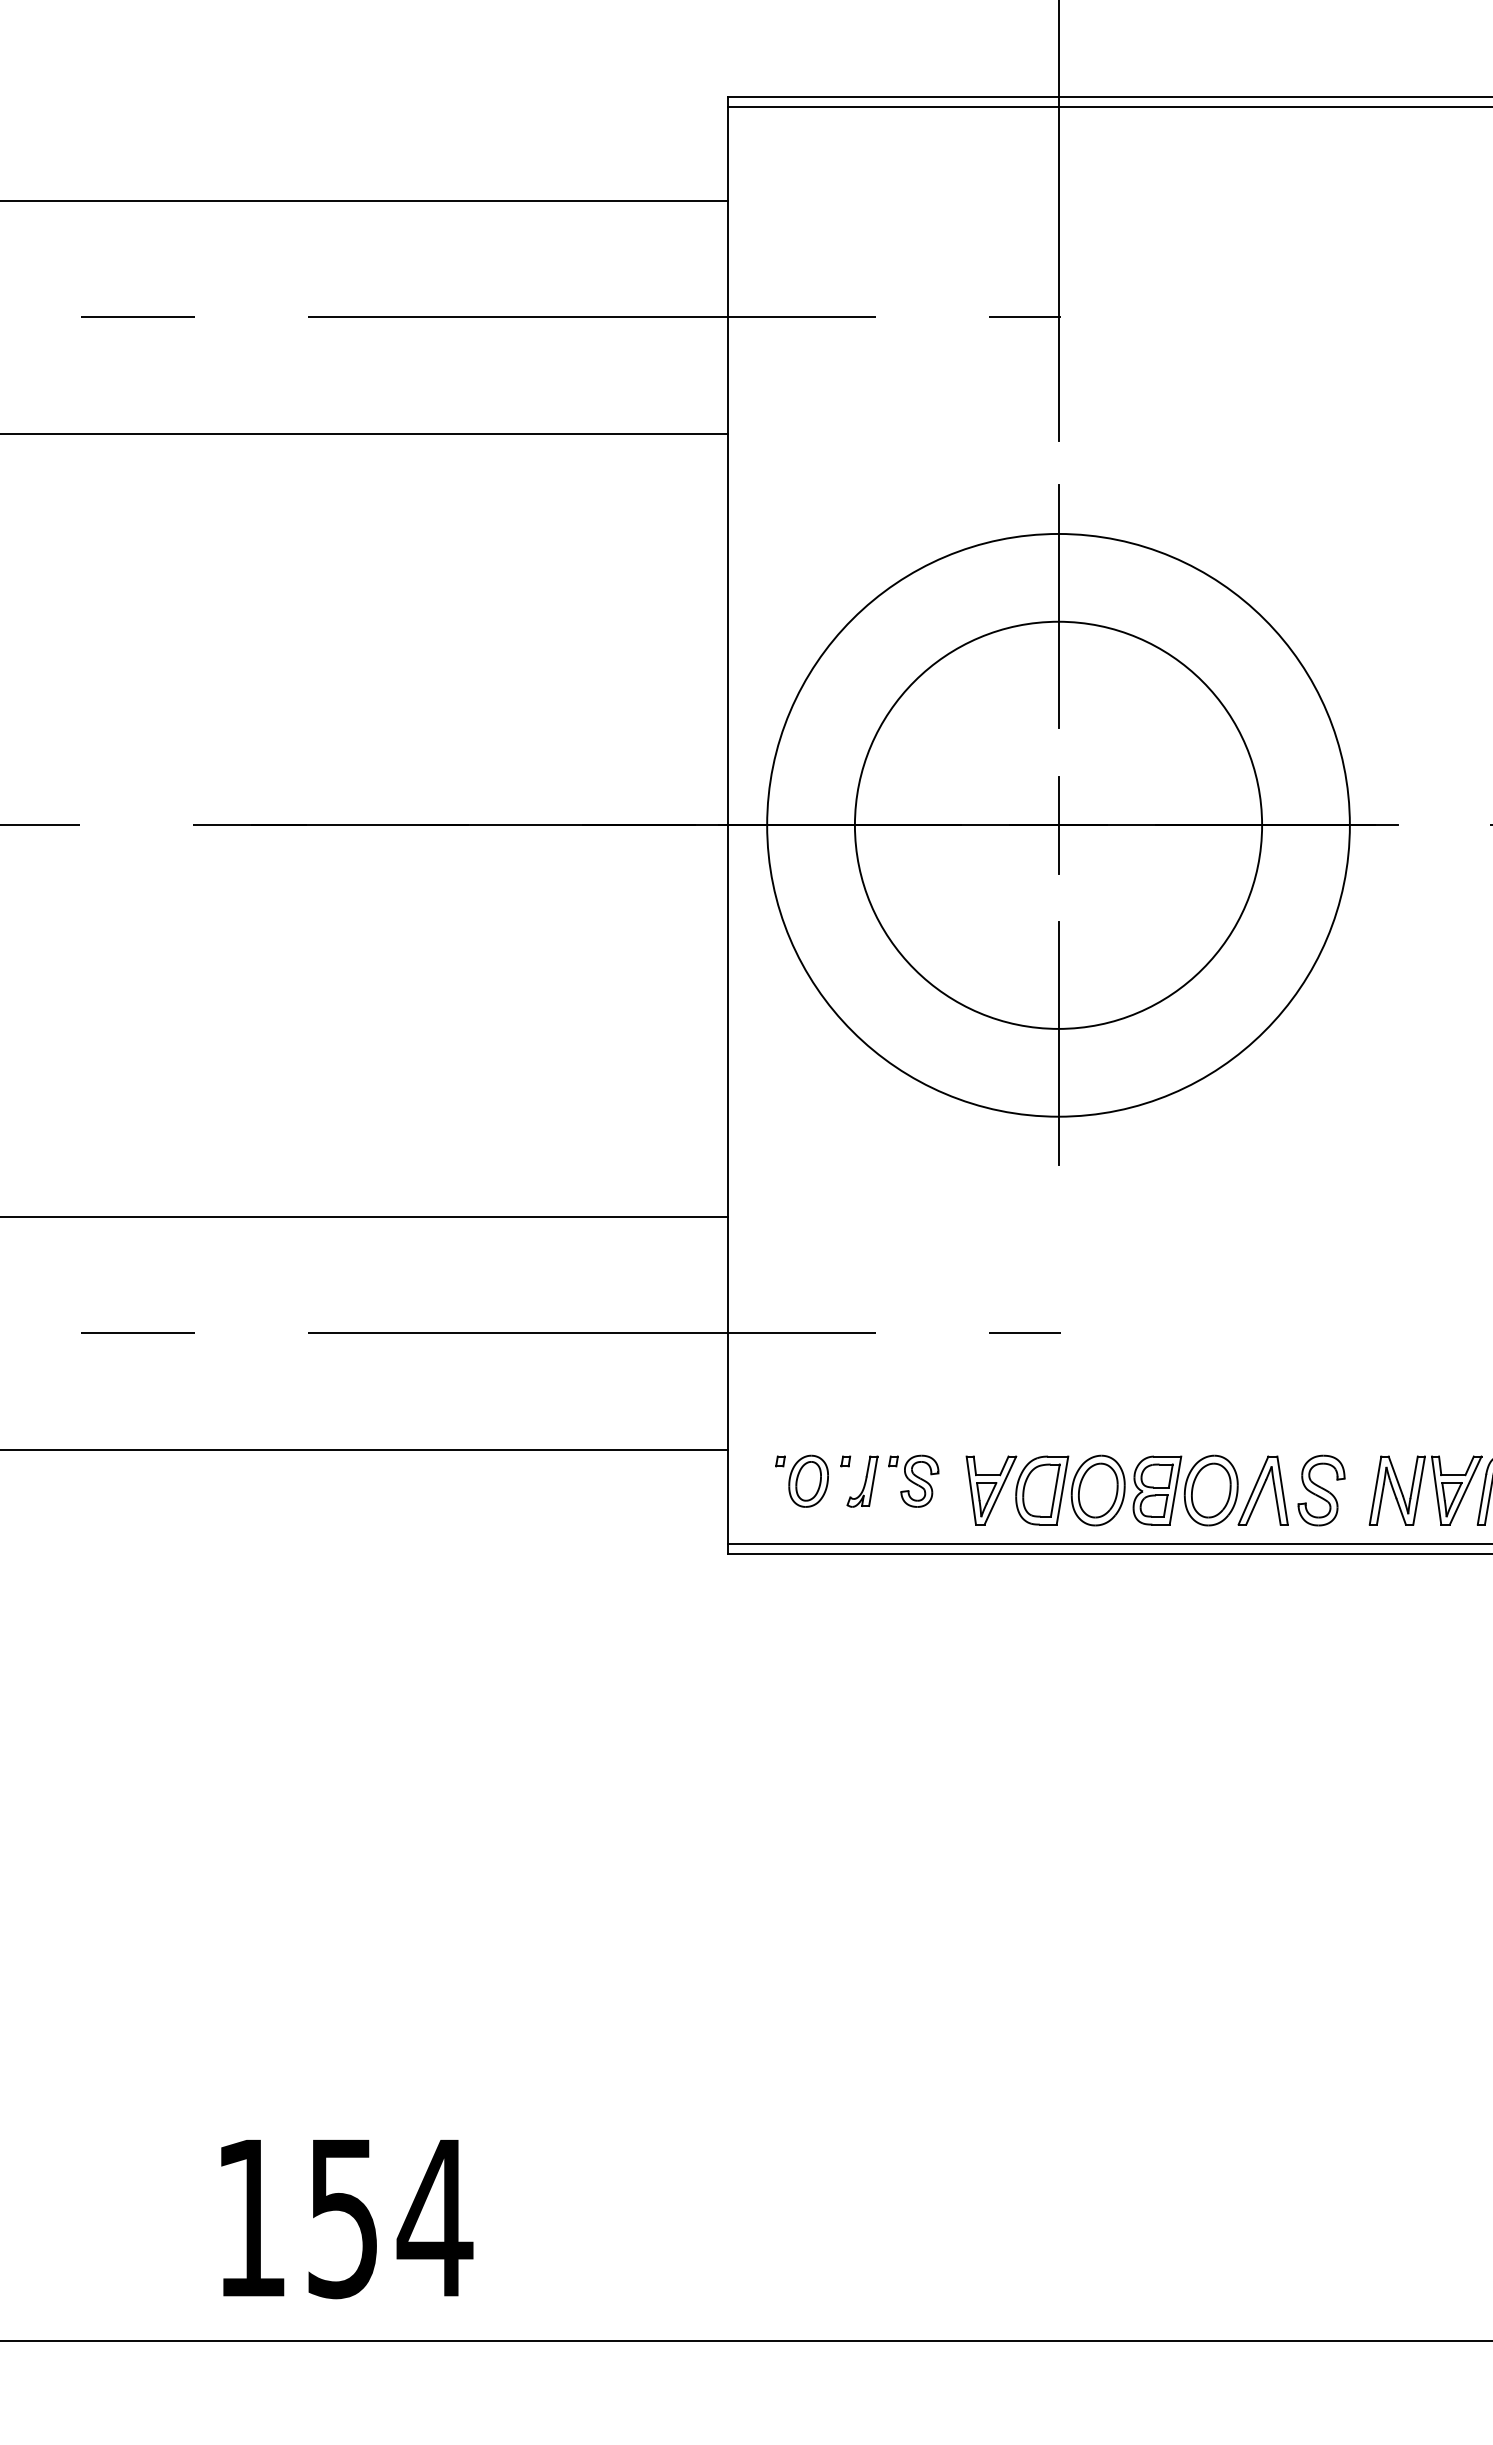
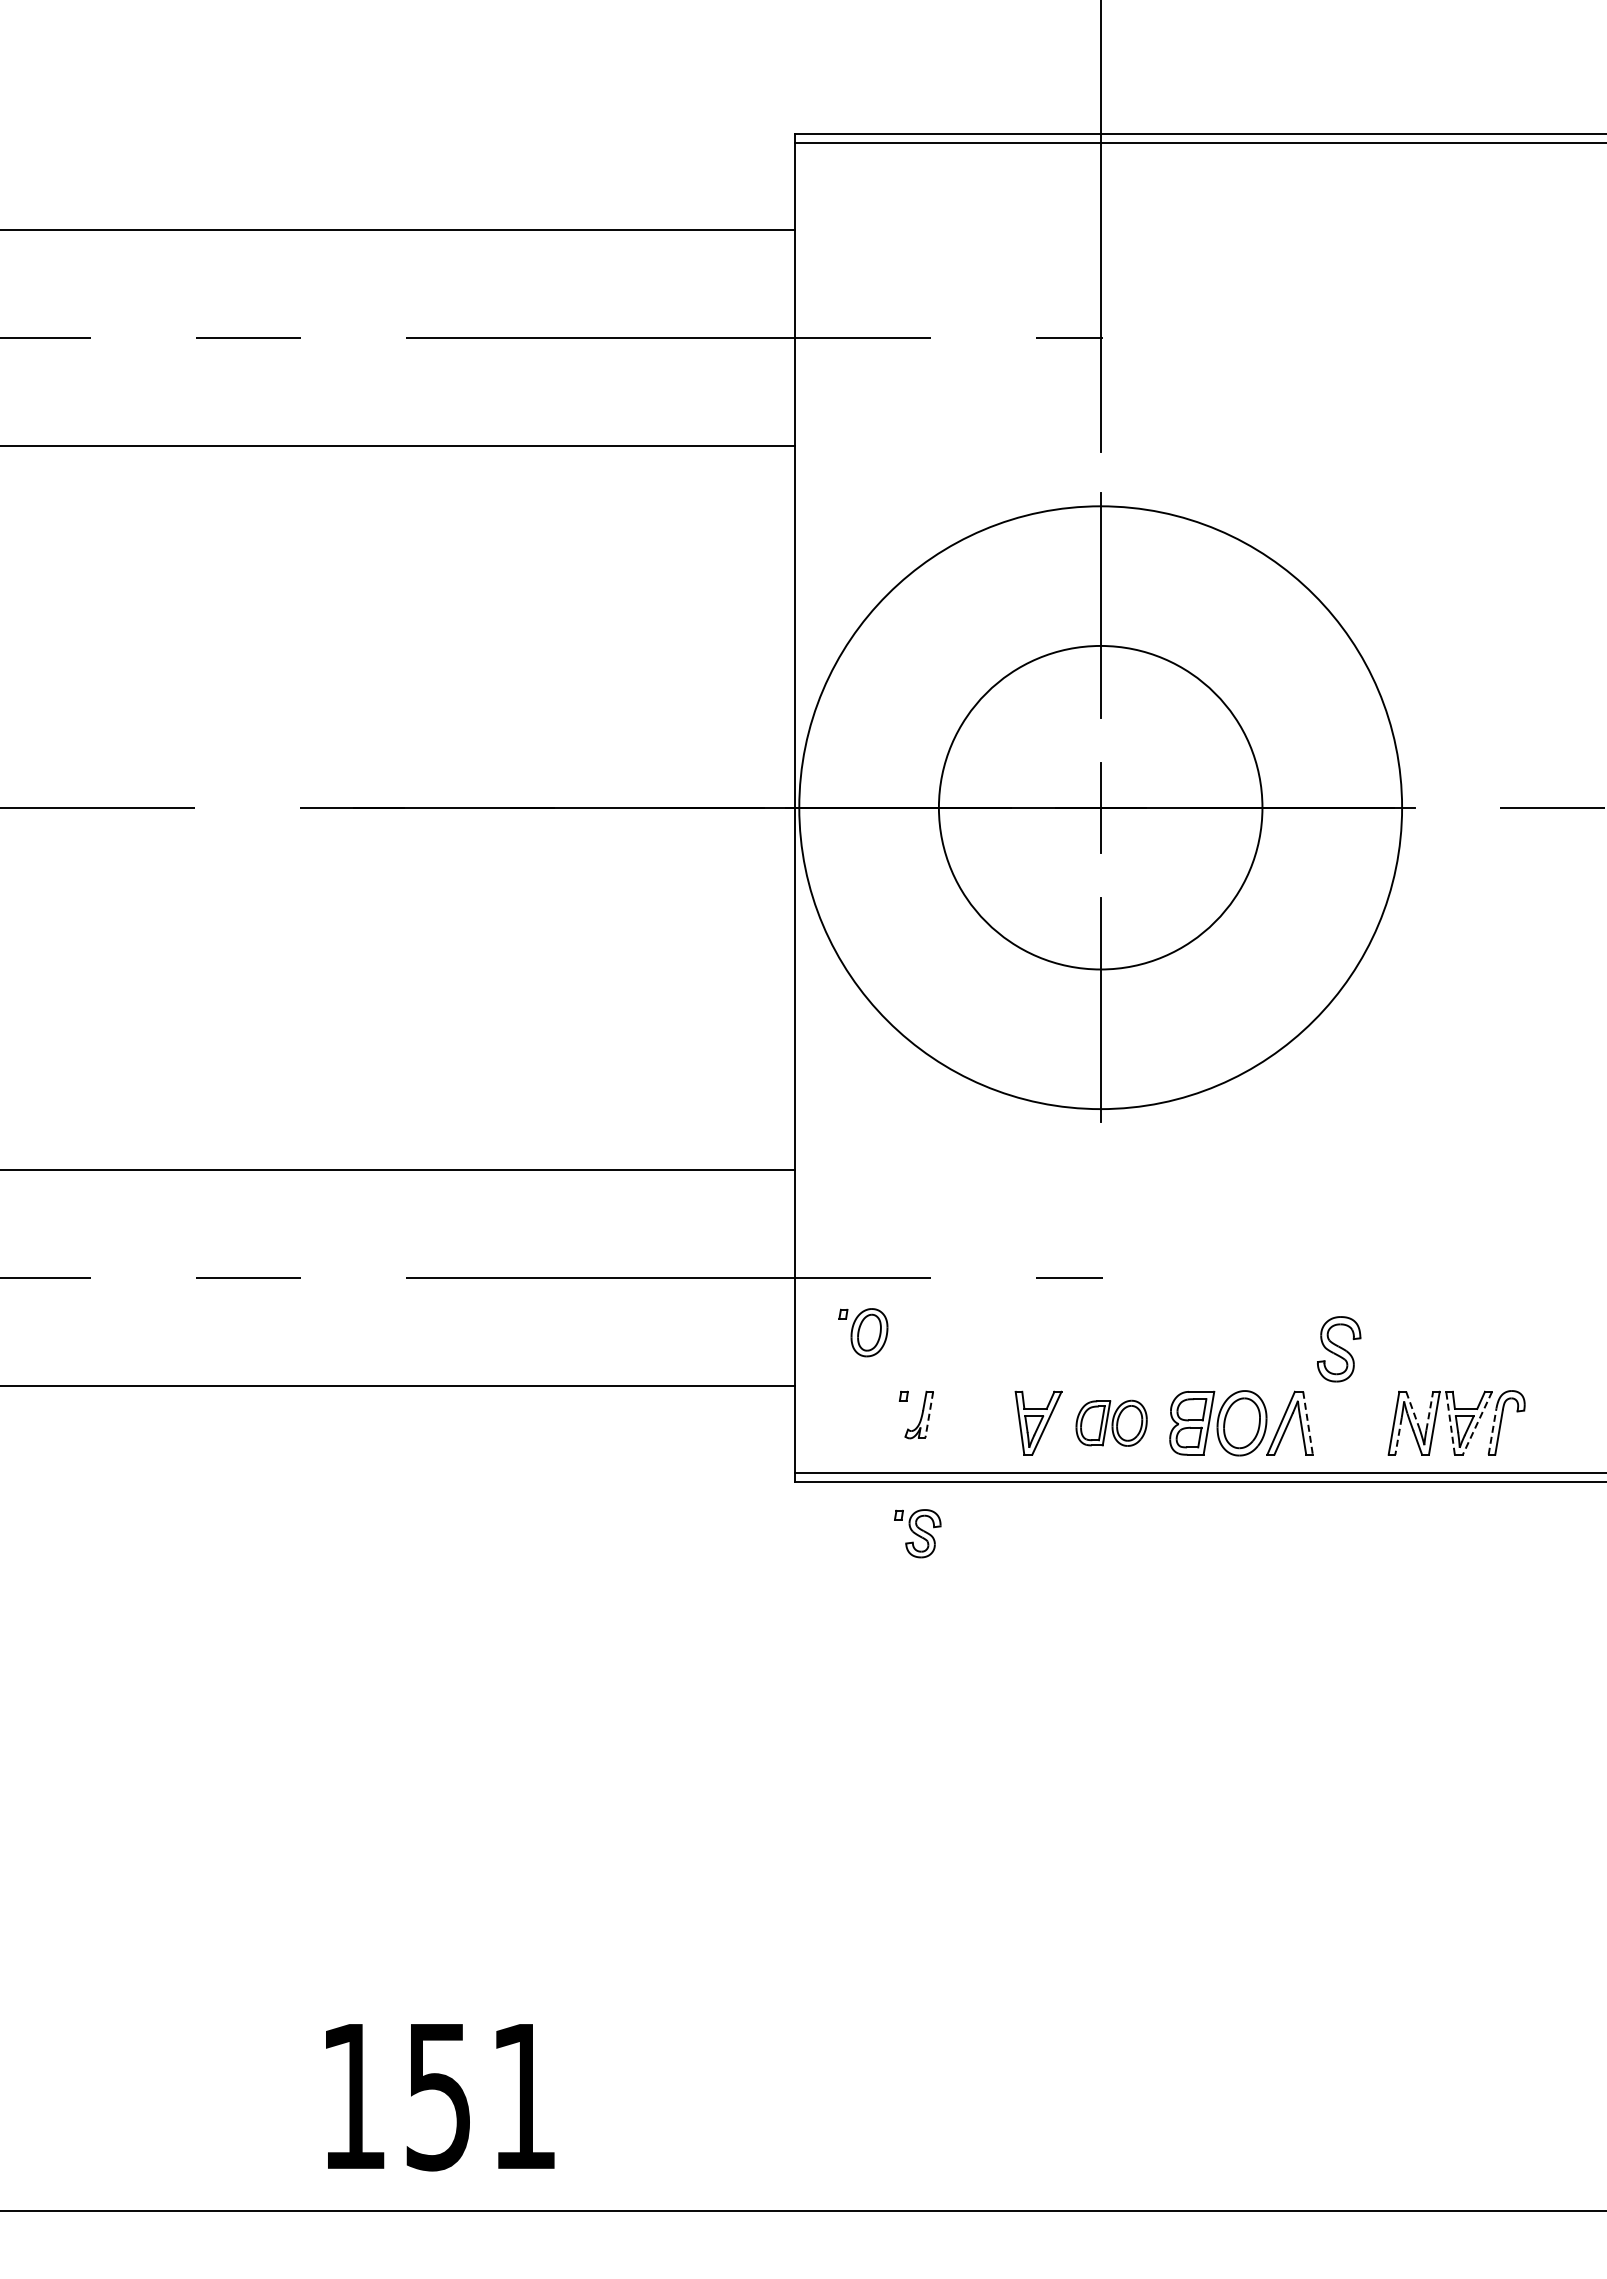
circle: (1058, 825) -> (1100, 807), size x0.6
circle: (1058, 825) -> (1100, 807), size x1.6
line: (1395, 1476) -> (1412, 1410), solid -> dashed
line: (1413, 1476) -> (1429, 1410), solid -> dashed
part: (802, 1481) -> (863, 1332), moved
part: (913, 1481) -> (917, 1533), moved
line: (873, 1482) -> (929, 1415), solid -> dashed
part: (1070, 1490) -> (1111, 1423), size x0.7
line: (1283, 1490) -> (1308, 1423), solid -> dashed
part: (1322, 1490) -> (1339, 1349), moved
line: (1436, 1490) -> (1450, 1423), solid -> dashed
line: (1465, 1490) -> (1477, 1423), solid -> dashed
line: (1481, 1499) -> (1492, 1431), solid -> dashed
line: (1380, 1504) -> (1398, 1436), solid -> dashed
text: (434, 2218) -> (523, 2096), 154 -> 151

